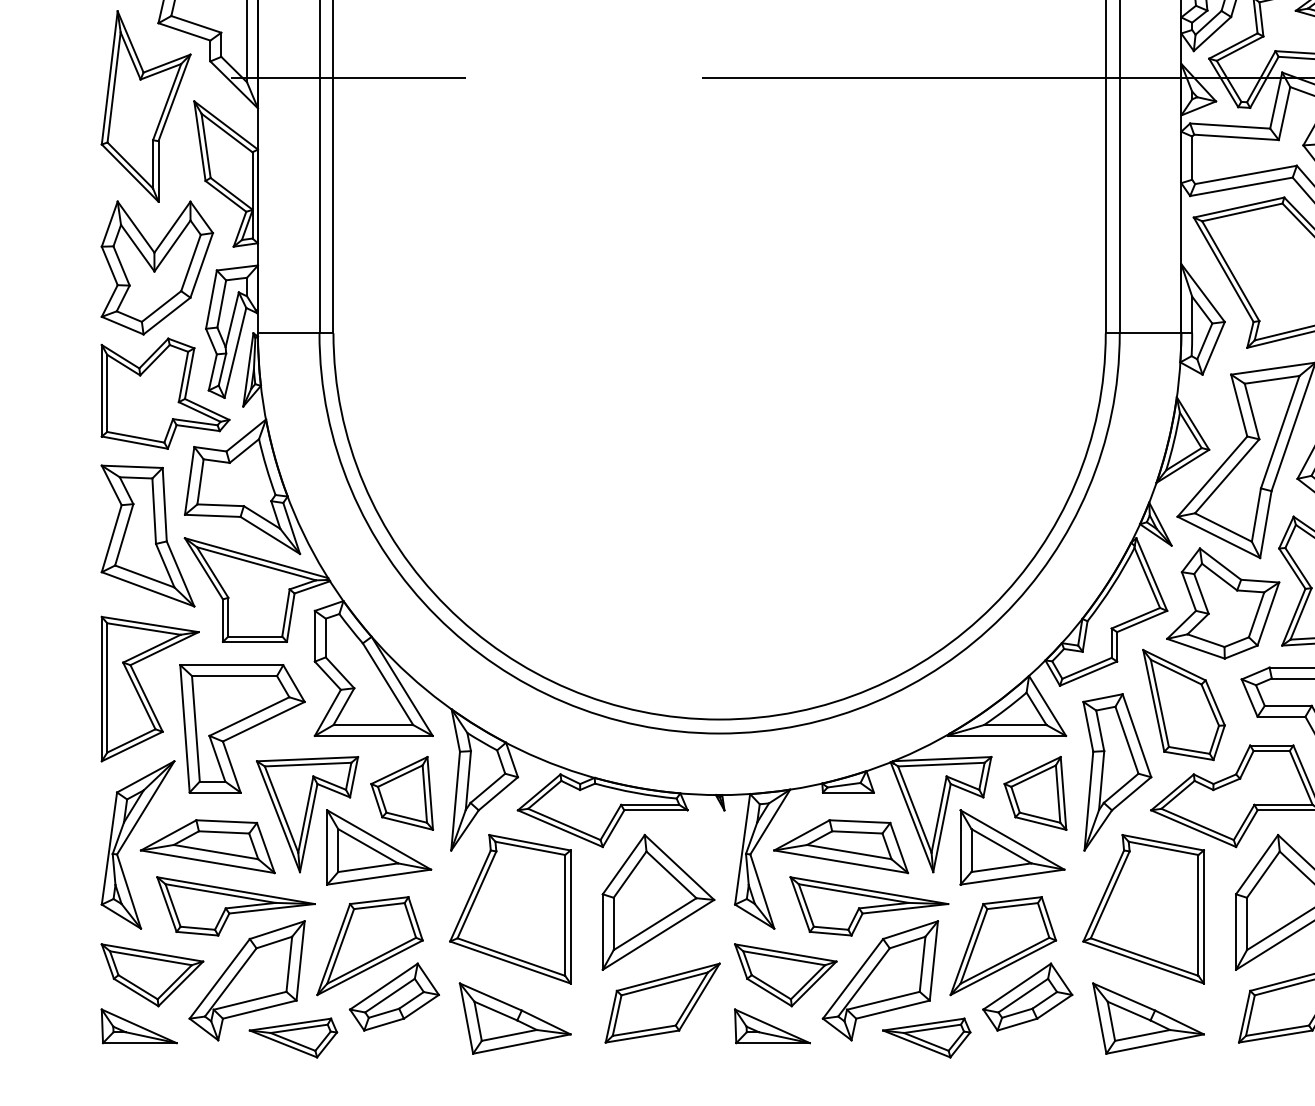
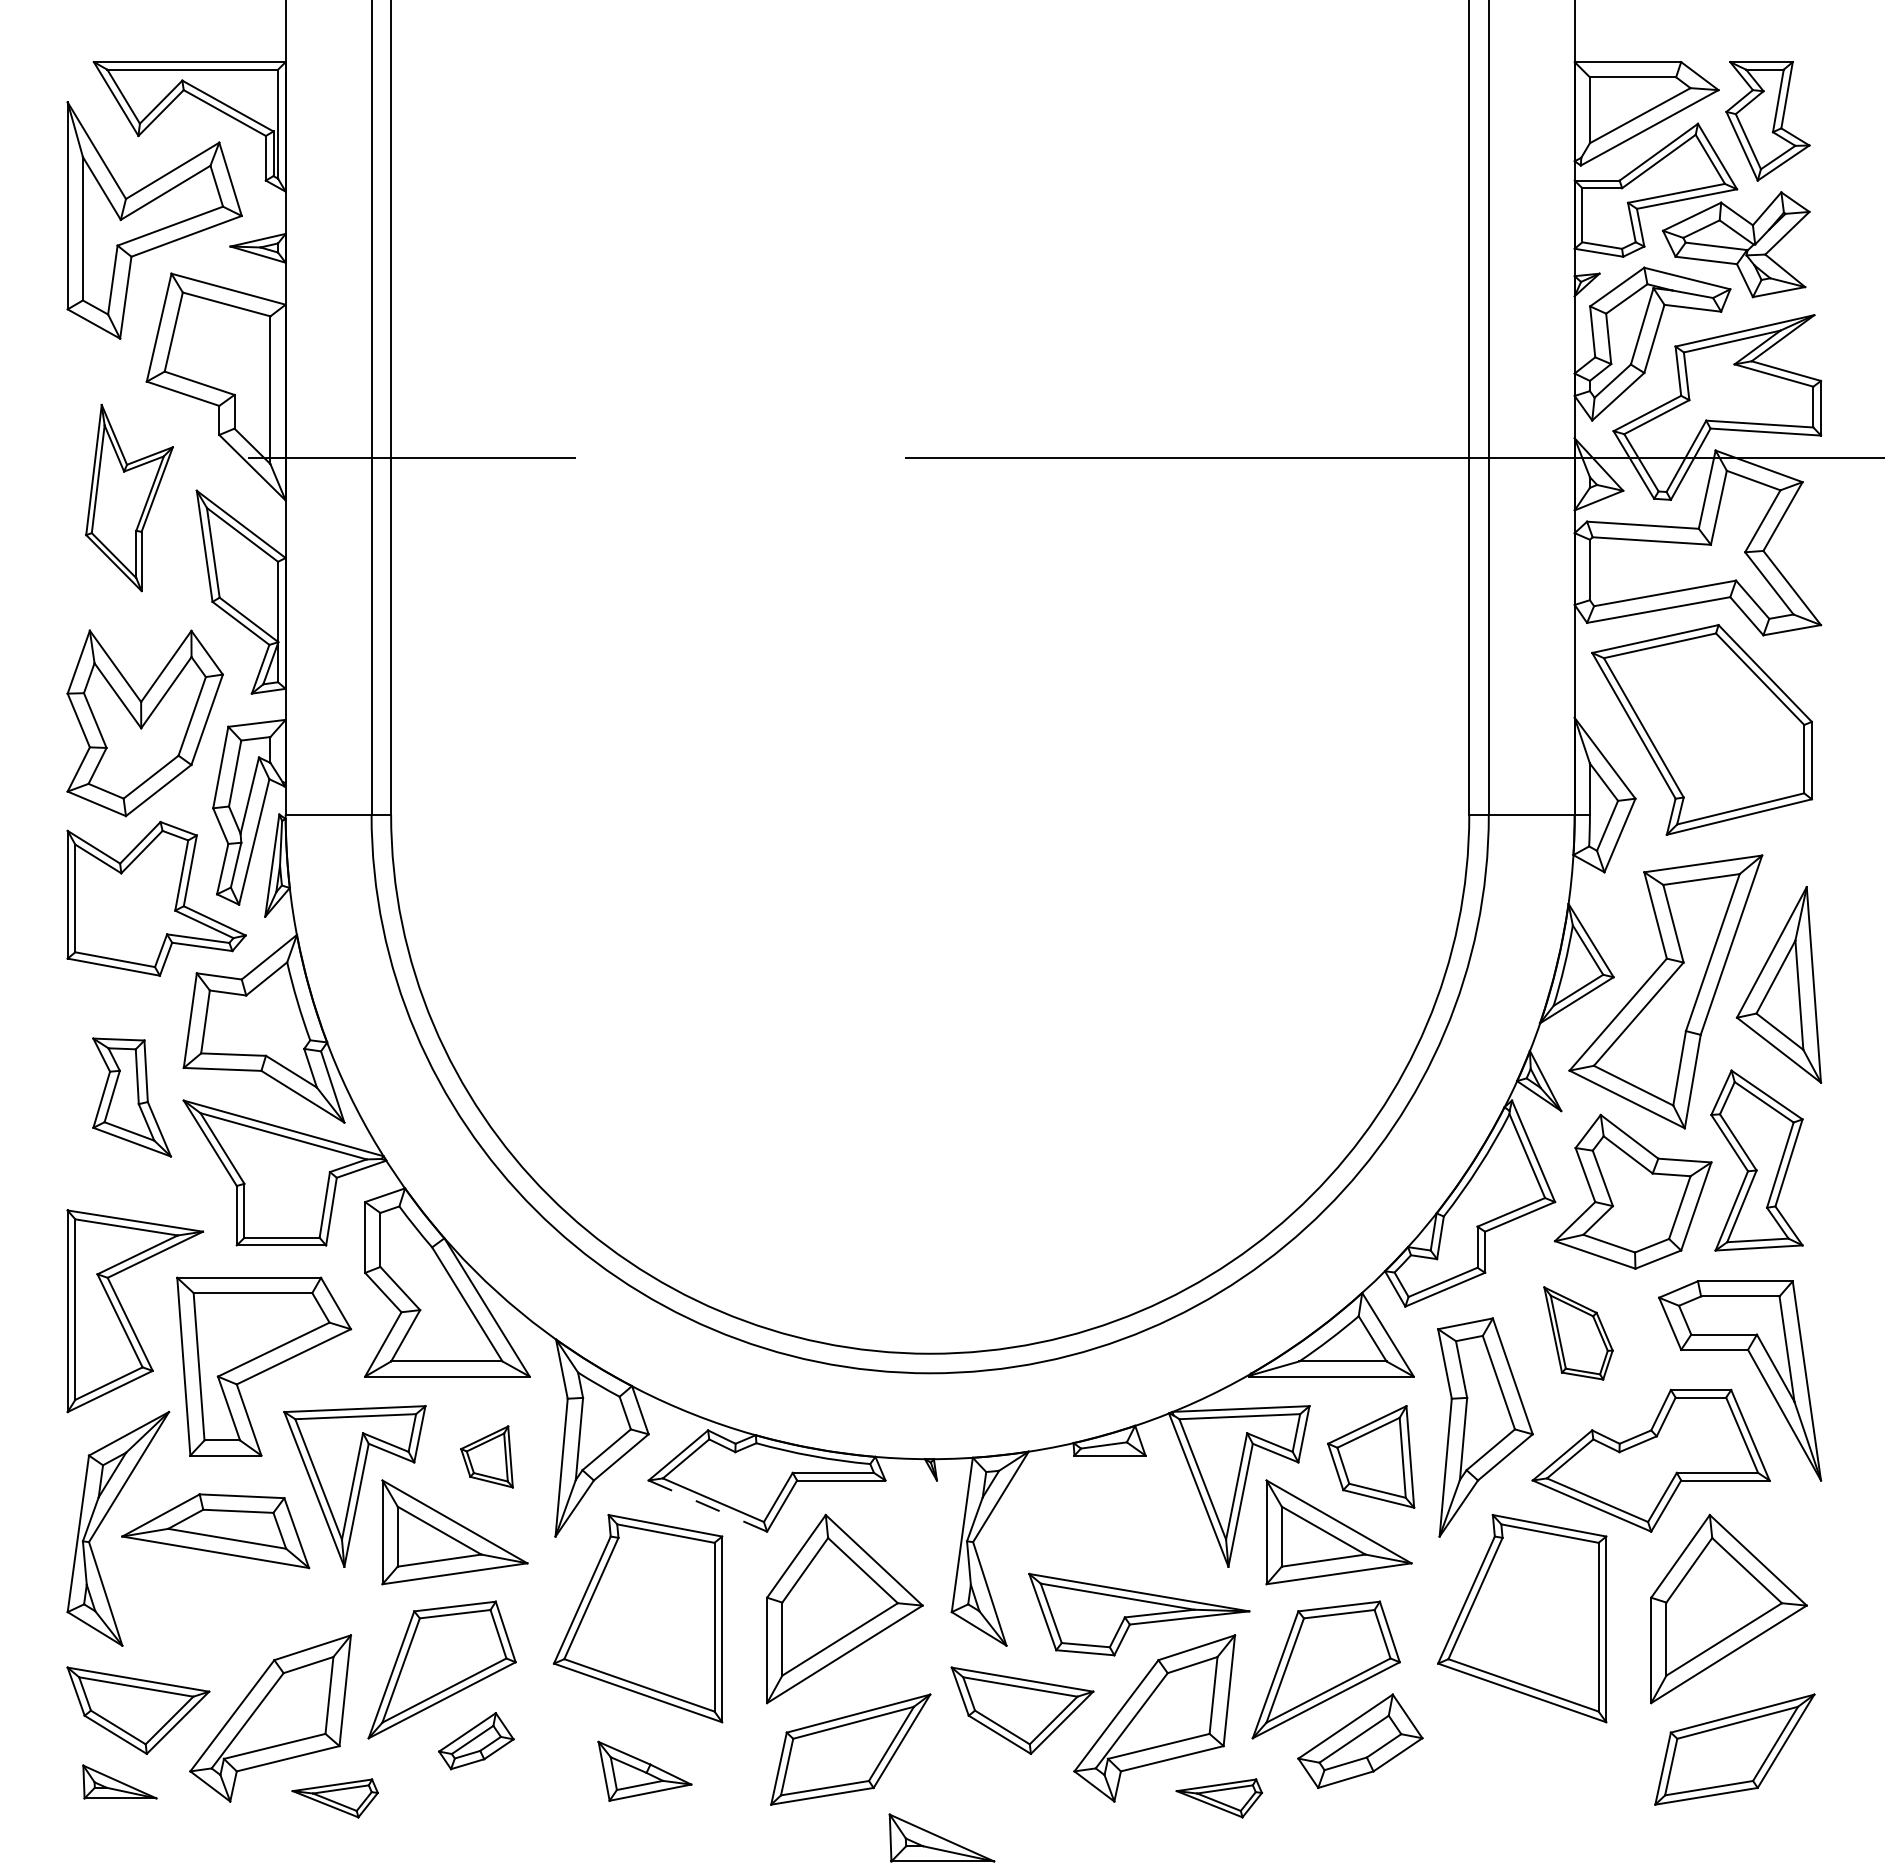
part: (146, 106) -> (129, 497), size x0.7
part: (147, 535) -> (131, 1097), size x0.6
part: (1184, 705) -> (1578, 1333), size x0.6
part: (401, 793) -> (486, 1456), size x0.6
line: (560, 828) -> (707, 1506), solid -> dashed
part: (840, 846) -> (1099, 1531), removed
part: (236, 906) -> (255, 1614), removed
part: (394, 996) -> (476, 1740), size x0.6
part: (514, 1018) -> (644, 1771), size x0.6
part: (1148, 1018) -> (1528, 1771), removed
part: (138, 1025) -> (119, 1781), size x0.7
part: (772, 1025) -> (941, 1837), moved
part: (293, 1038) -> (335, 1798), size x0.7
part: (926, 1038) -> (1219, 1798), size x0.7

